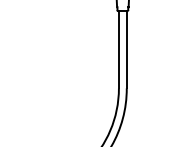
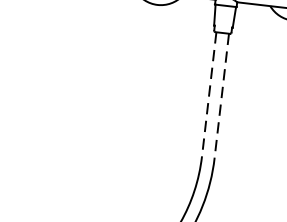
line: (118, 49) -> (208, 93), solid -> dashed
line: (126, 49) -> (221, 95), solid -> dashed

